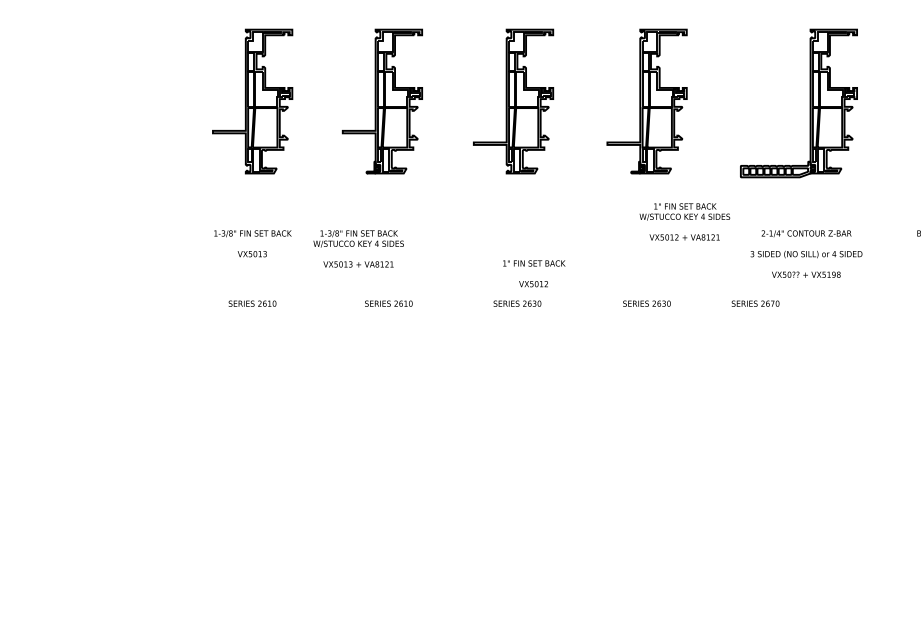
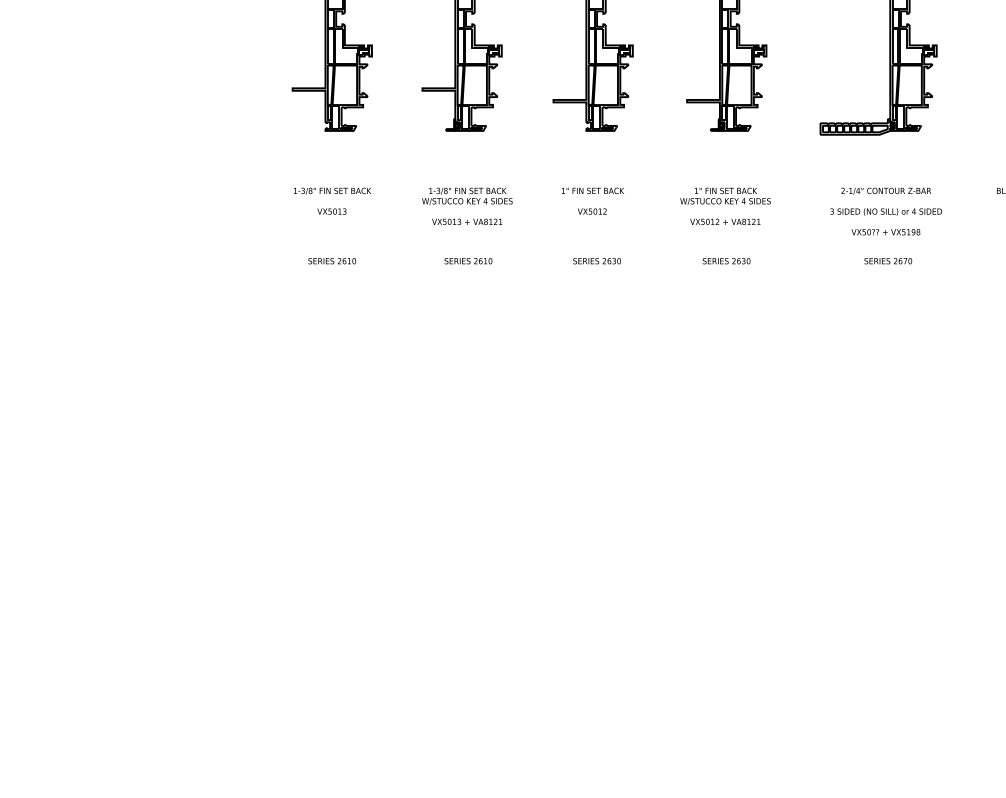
text: (684, 222) -> (725, 206), moved
text: (358, 248) -> (467, 205), moved
text: (533, 273) -> (592, 200), moved
text: (755, 304) -> (888, 261), moved

